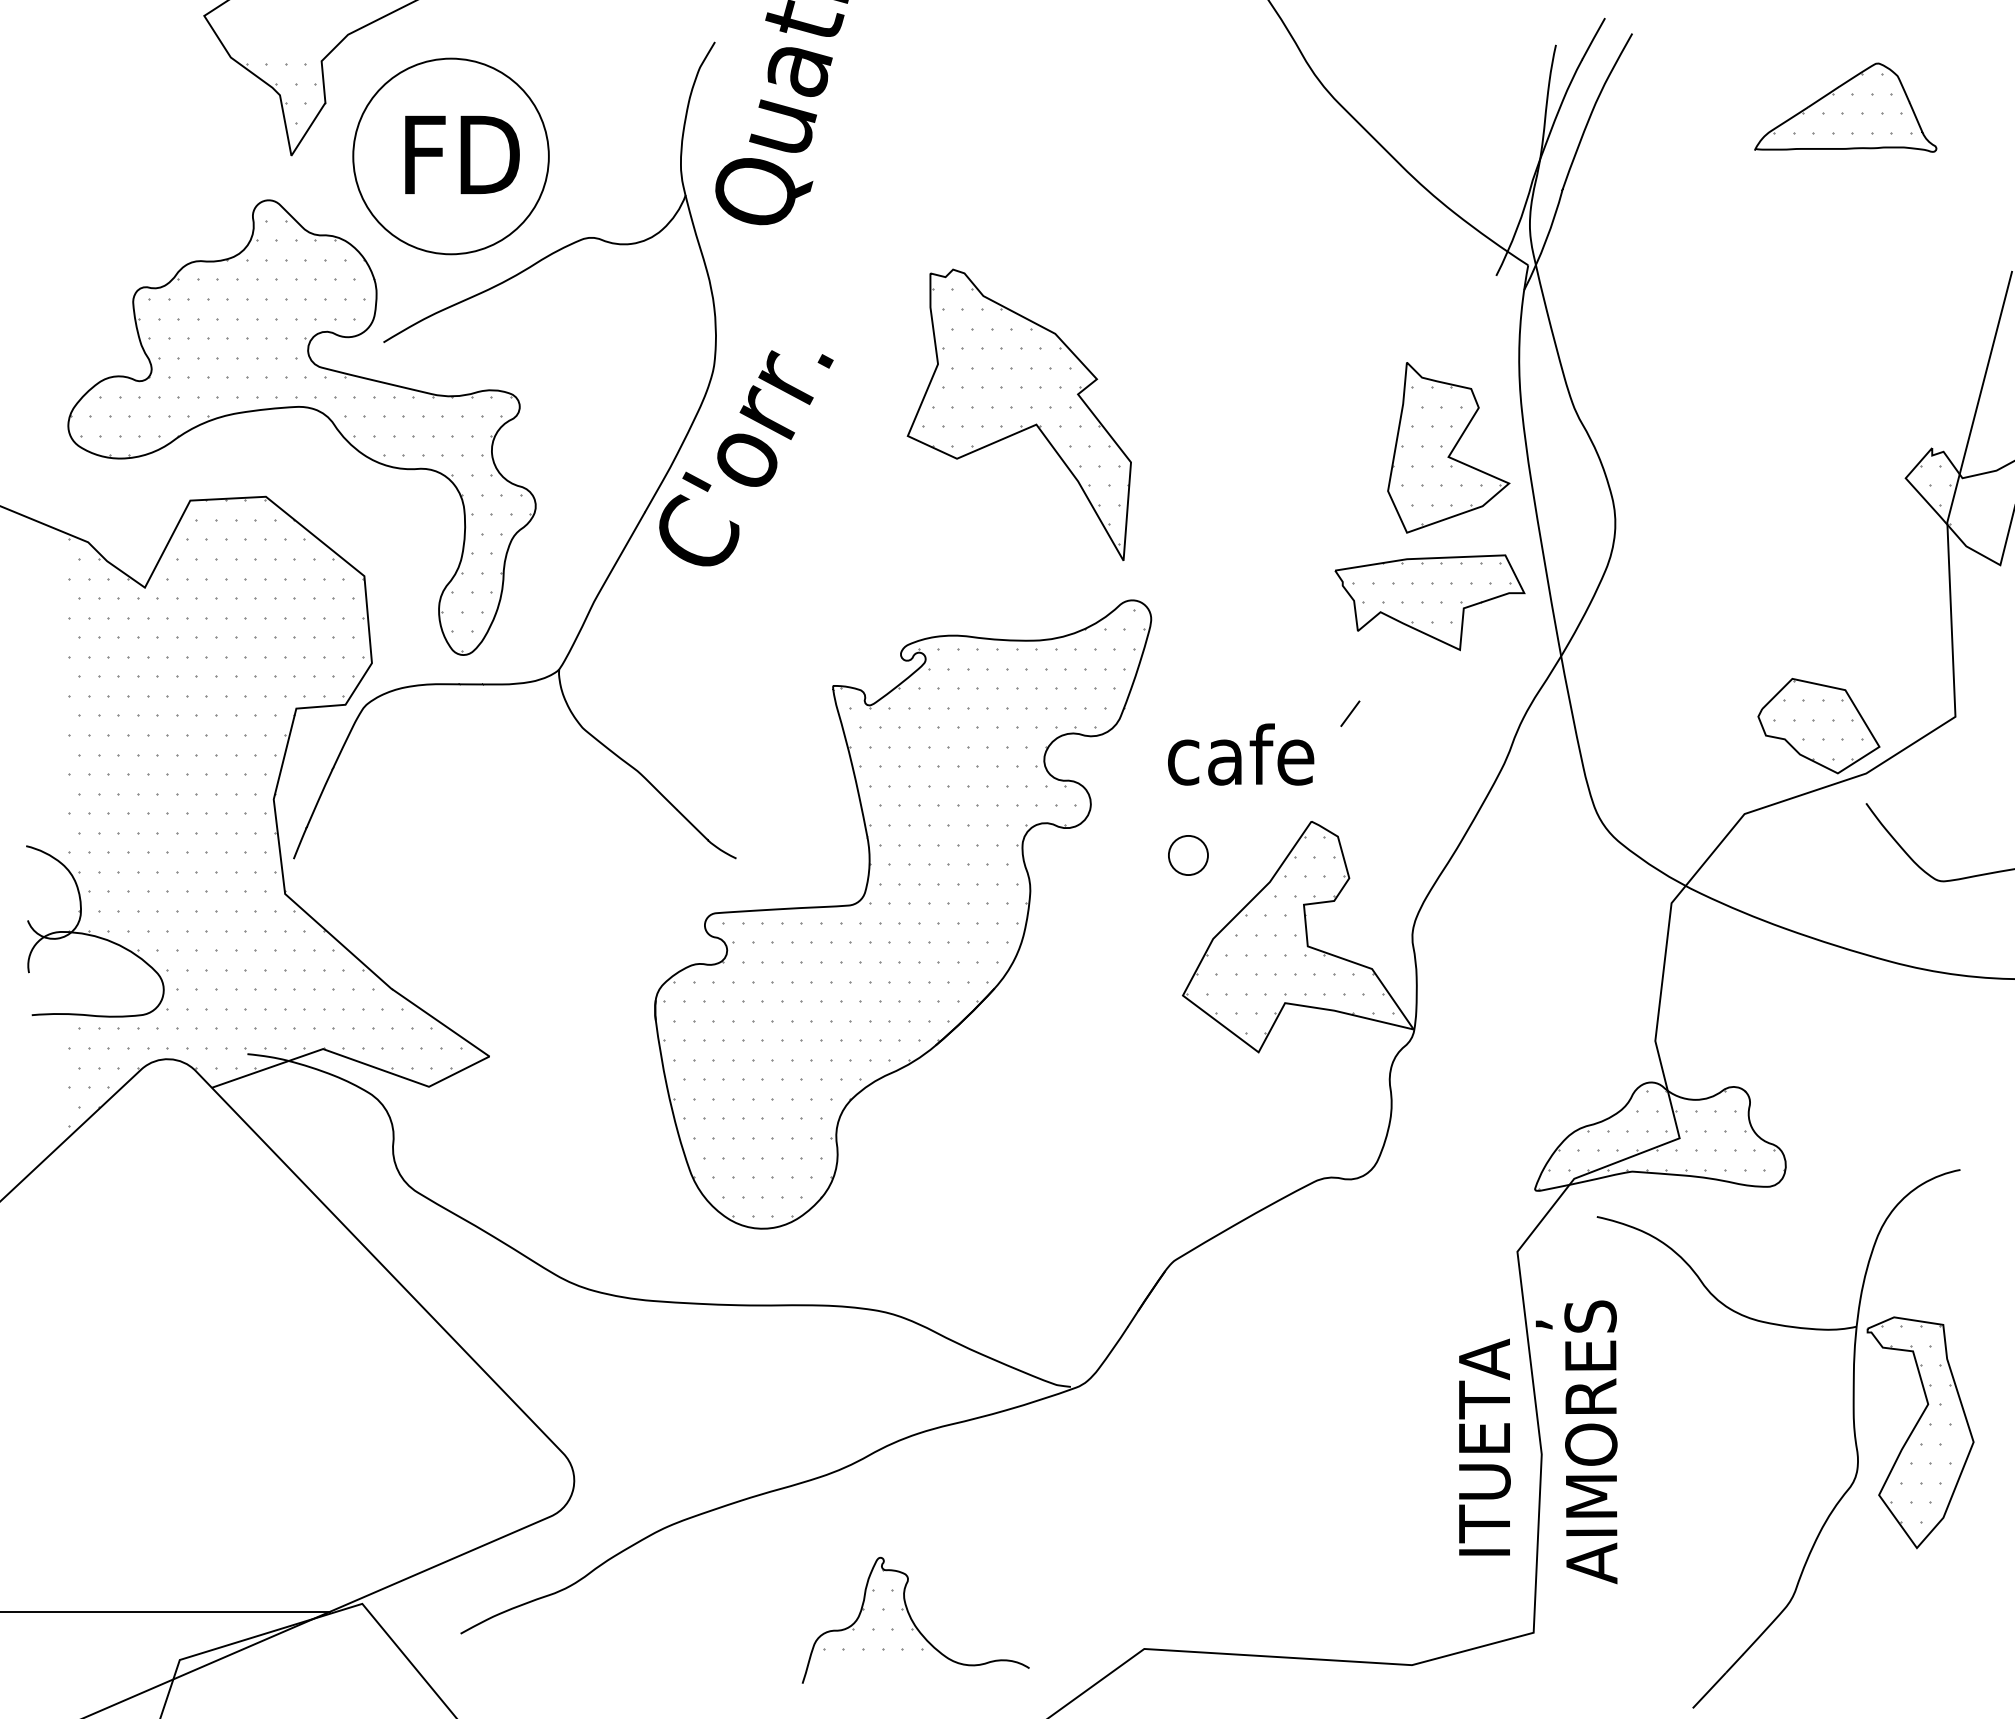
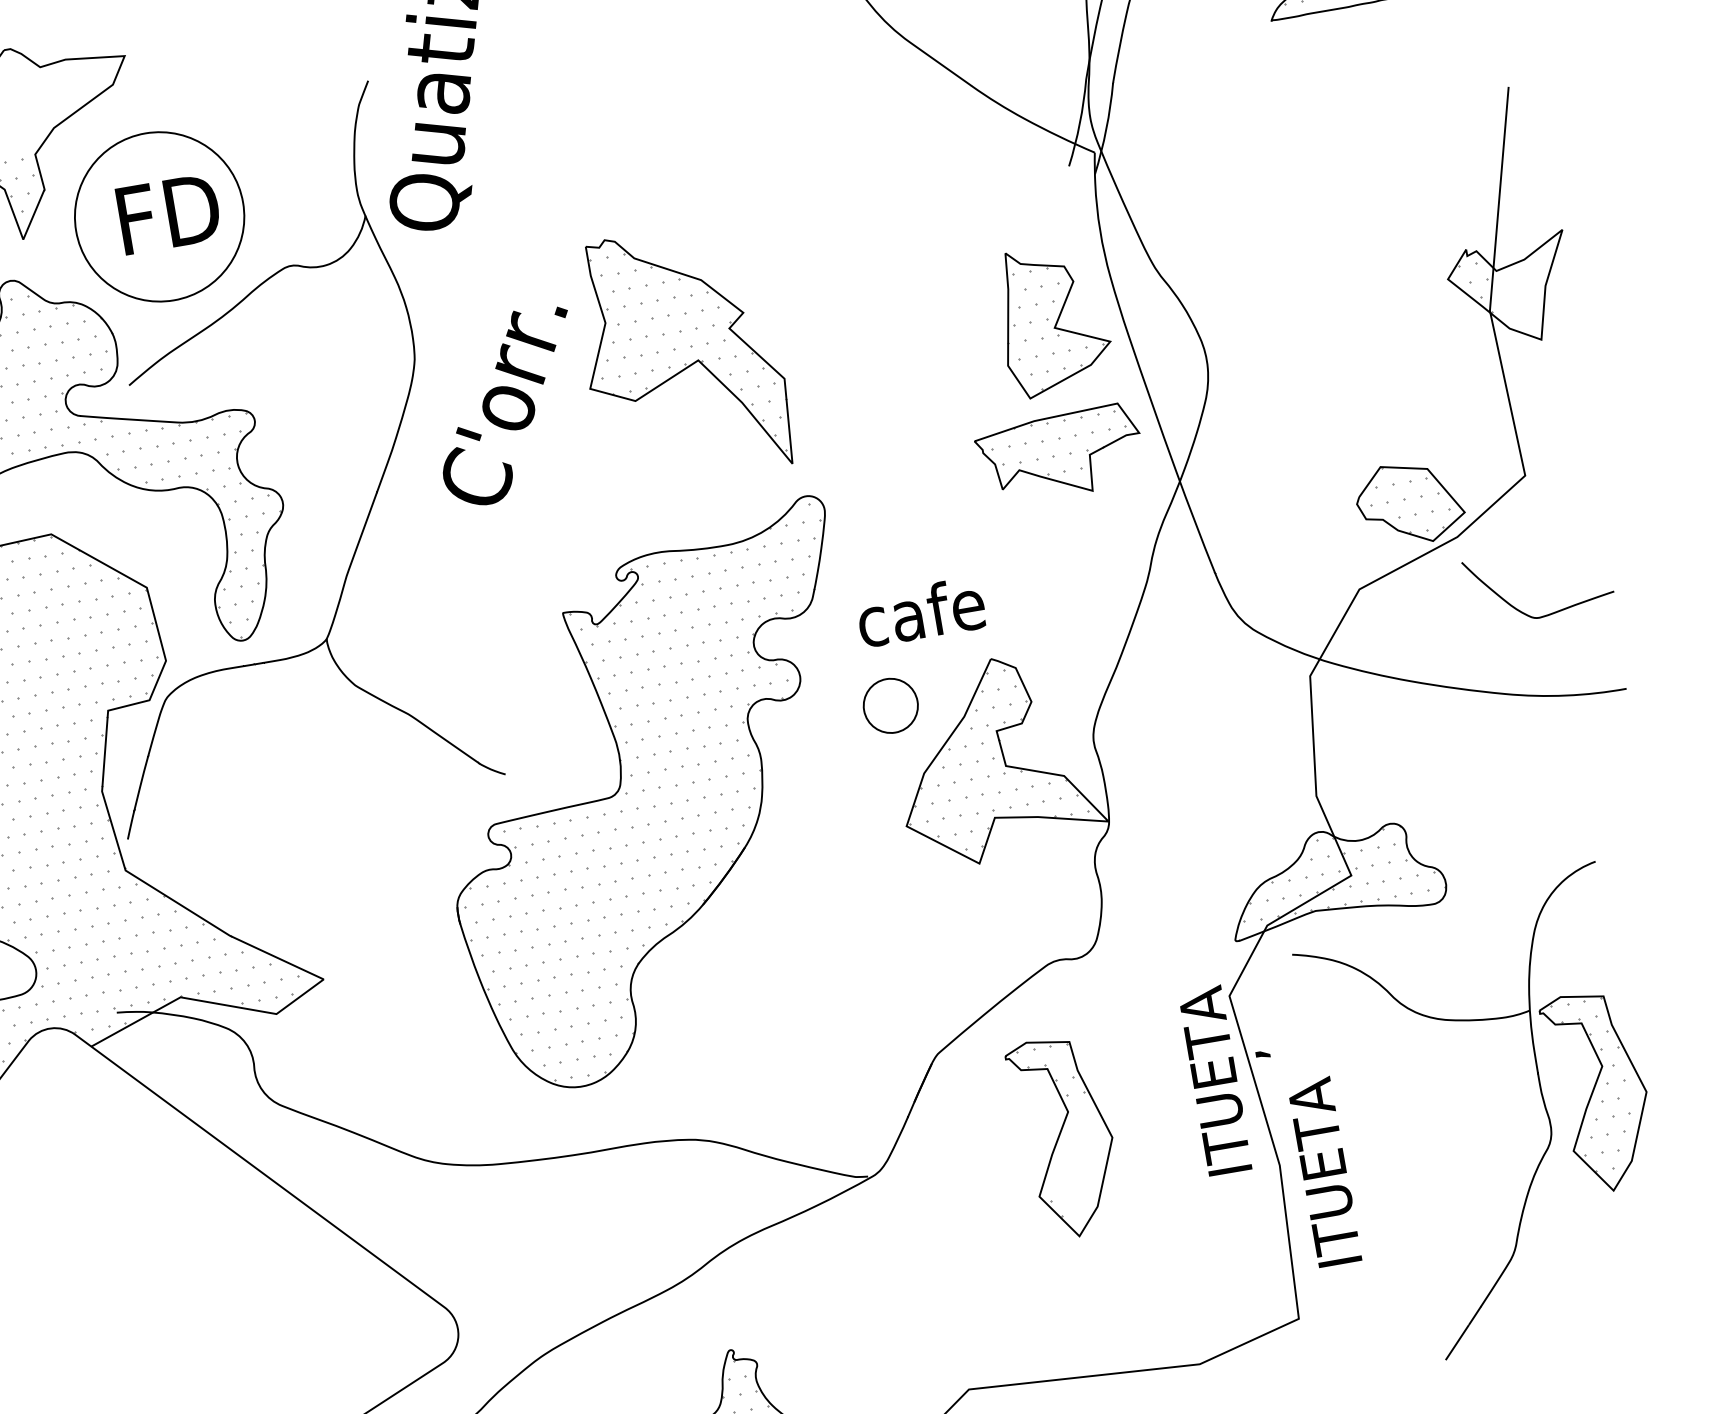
text: (746, 458) -> (507, 406), moved
line: (1350, 713) -> (1008, 561), removed
part: (1188, 855) -> (890, 705), size x1.6
part: (1303, 1380) -> (1065, 1137), added
text: (1590, 1442) -> (1319, 1148), AIMORES -> ITUETA
text: (1484, 1446) -> (1214, 1080), moved

